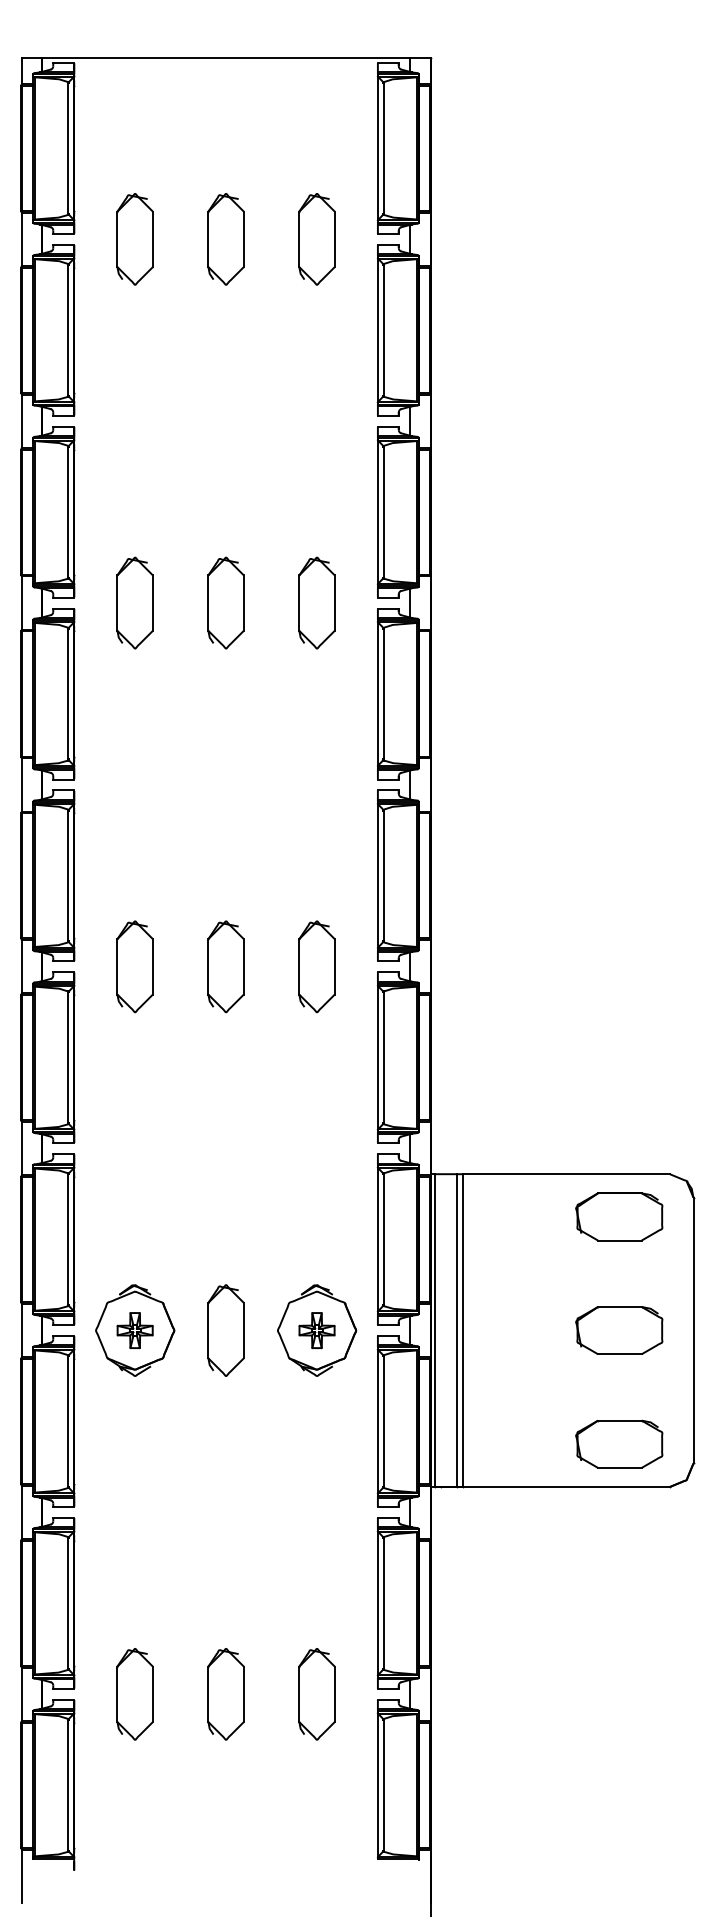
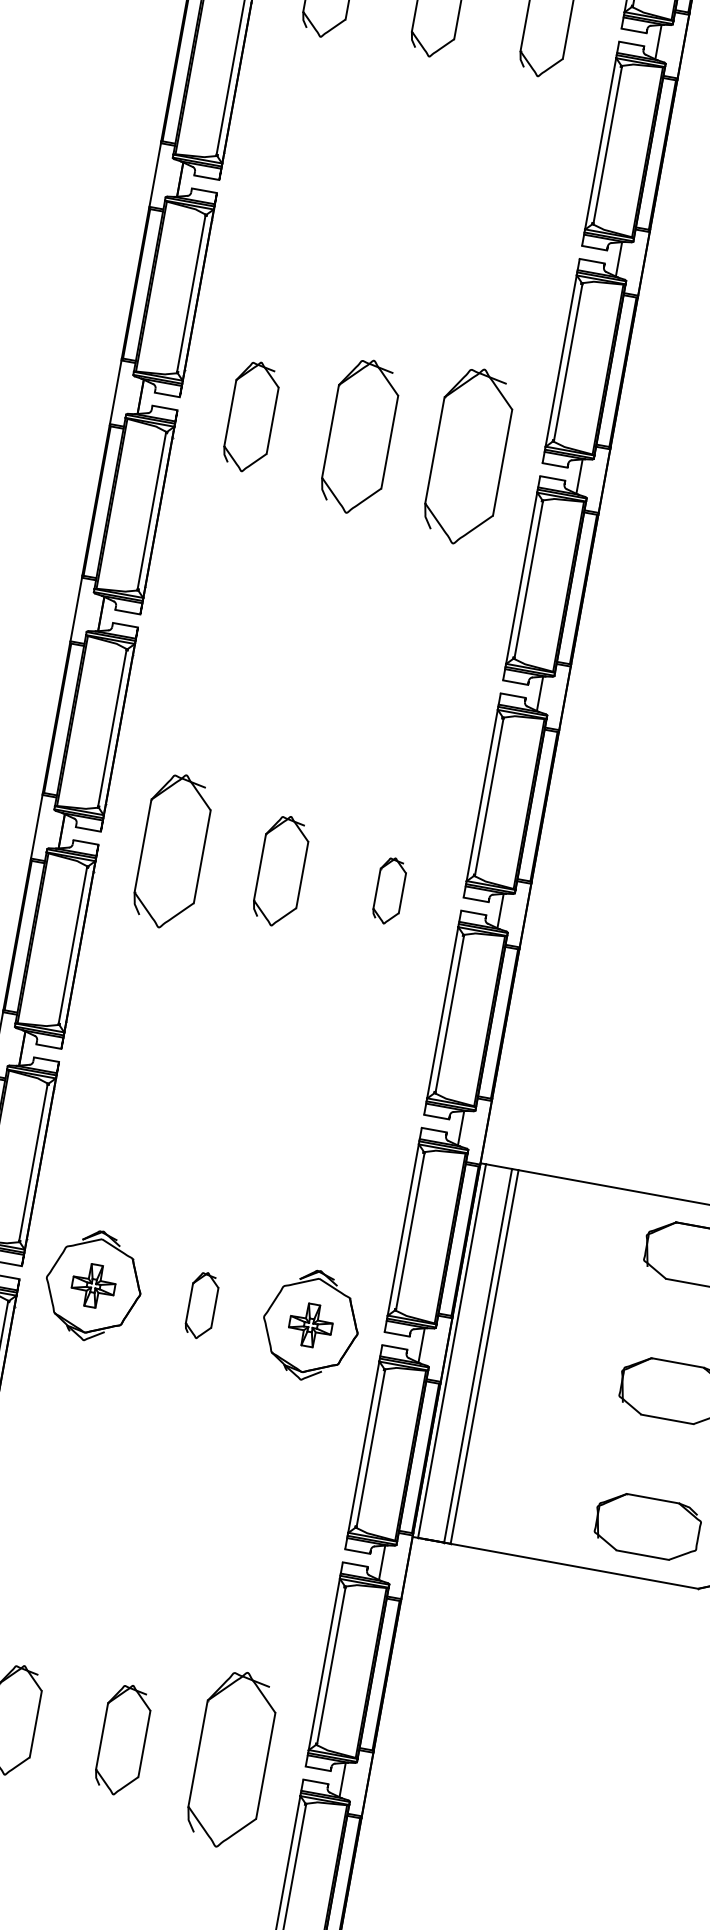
part: (225, 602) -> (359, 435), size x1.4
part: (316, 602) -> (468, 455), size x1.6
part: (134, 966) -> (171, 850), size x1.4
part: (316, 966) -> (389, 890), size x0.6
part: (225, 1330) -> (201, 1305), size x0.6
part: (316, 1694) -> (231, 1759), size x1.6

